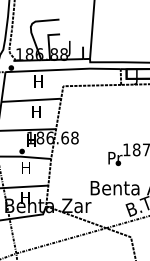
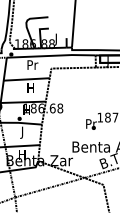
text: (38, 80) -> (32, 64), H -> Pr
text: (25, 169) -> (22, 132), H -> J

